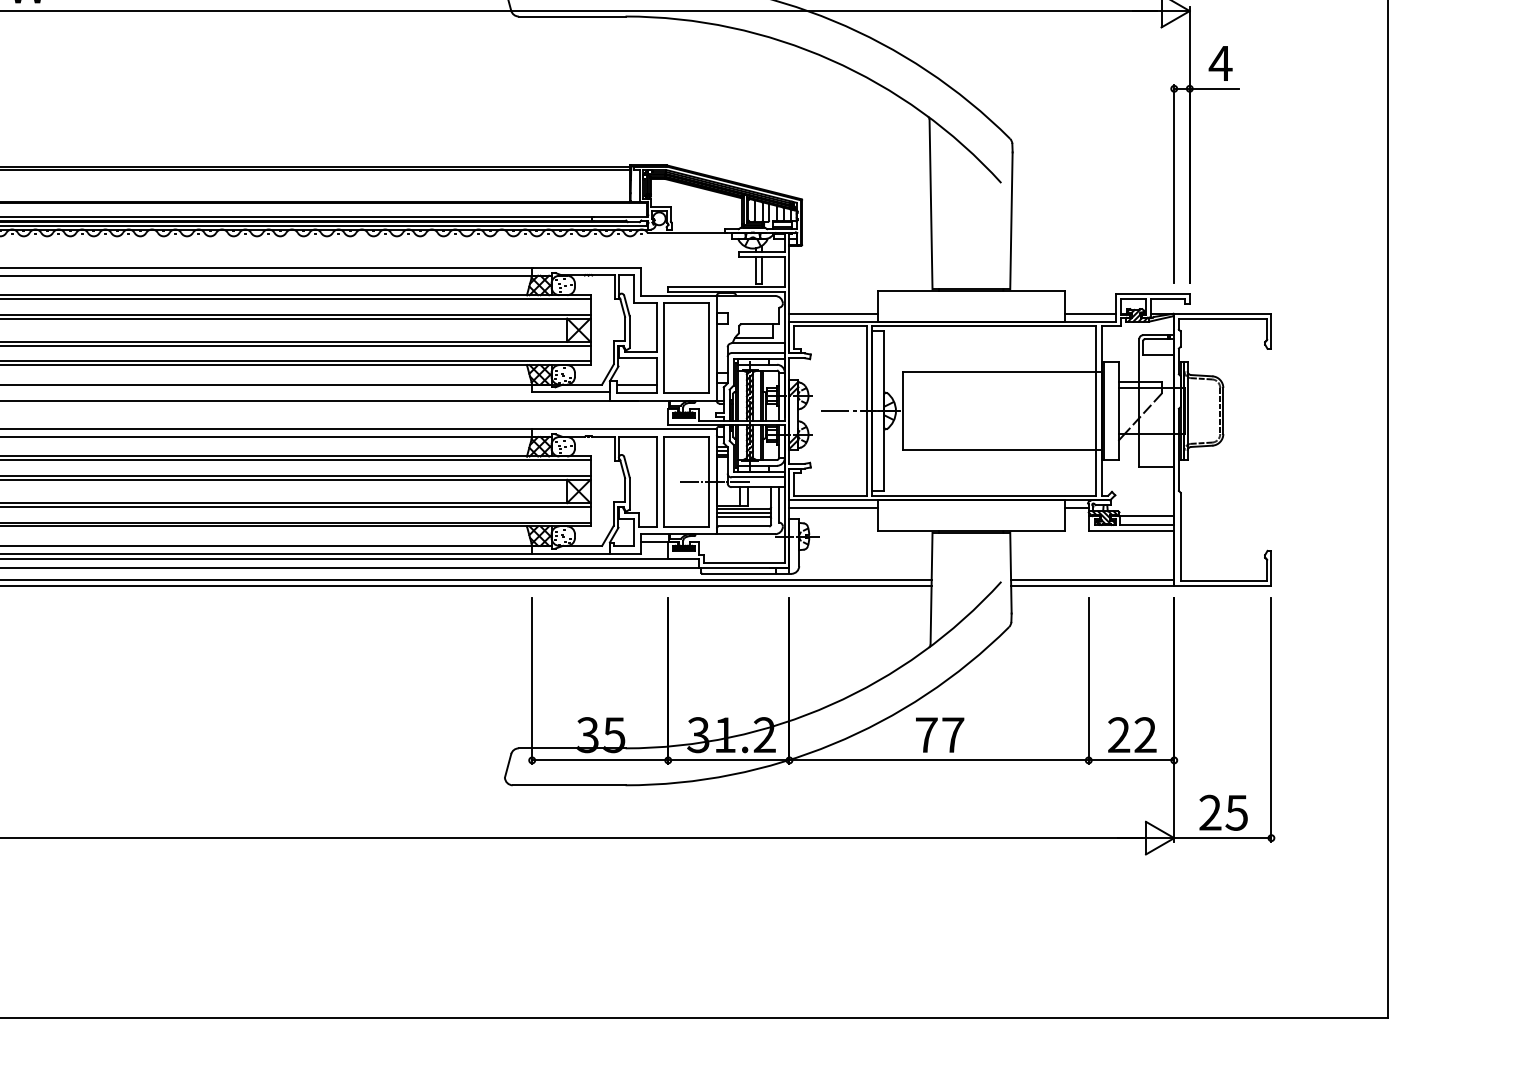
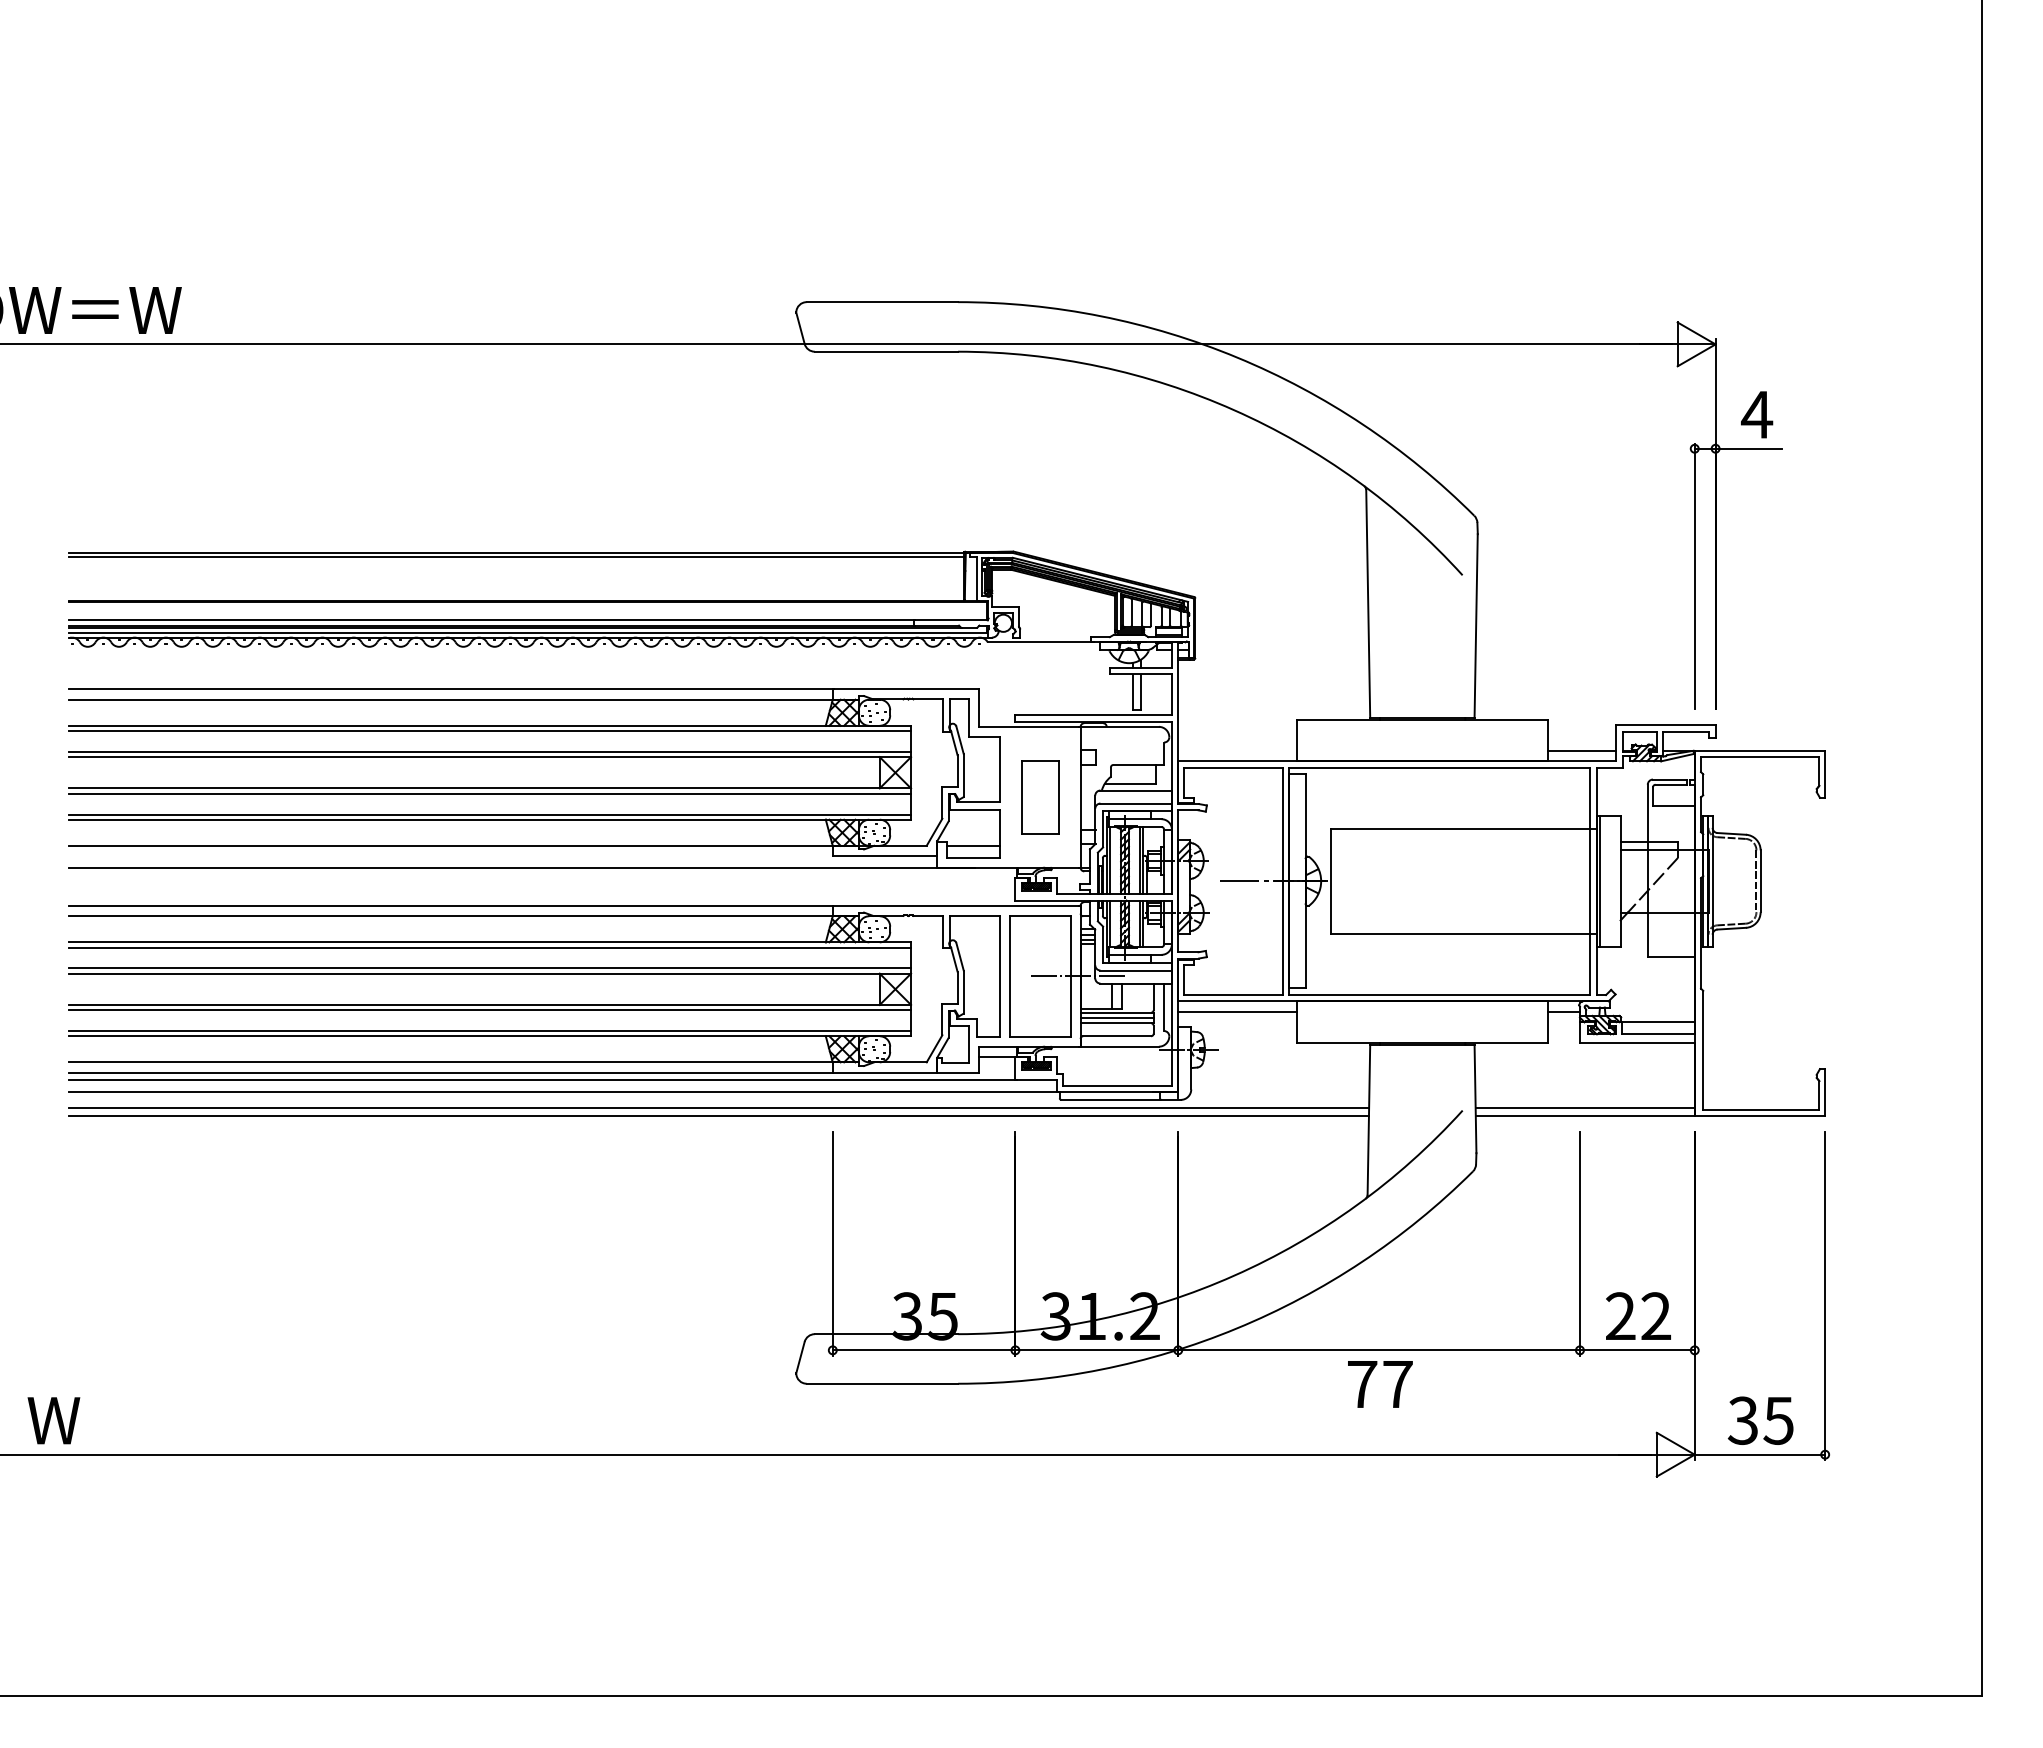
line: (833, 313) -> (1237, 750), removed
part: (686, 348) -> (1040, 797), size x0.6
text: (940, 735) -> (1380, 1384), moved
text: (1209, 812) -> (1742, 1420), 25 -> 35

